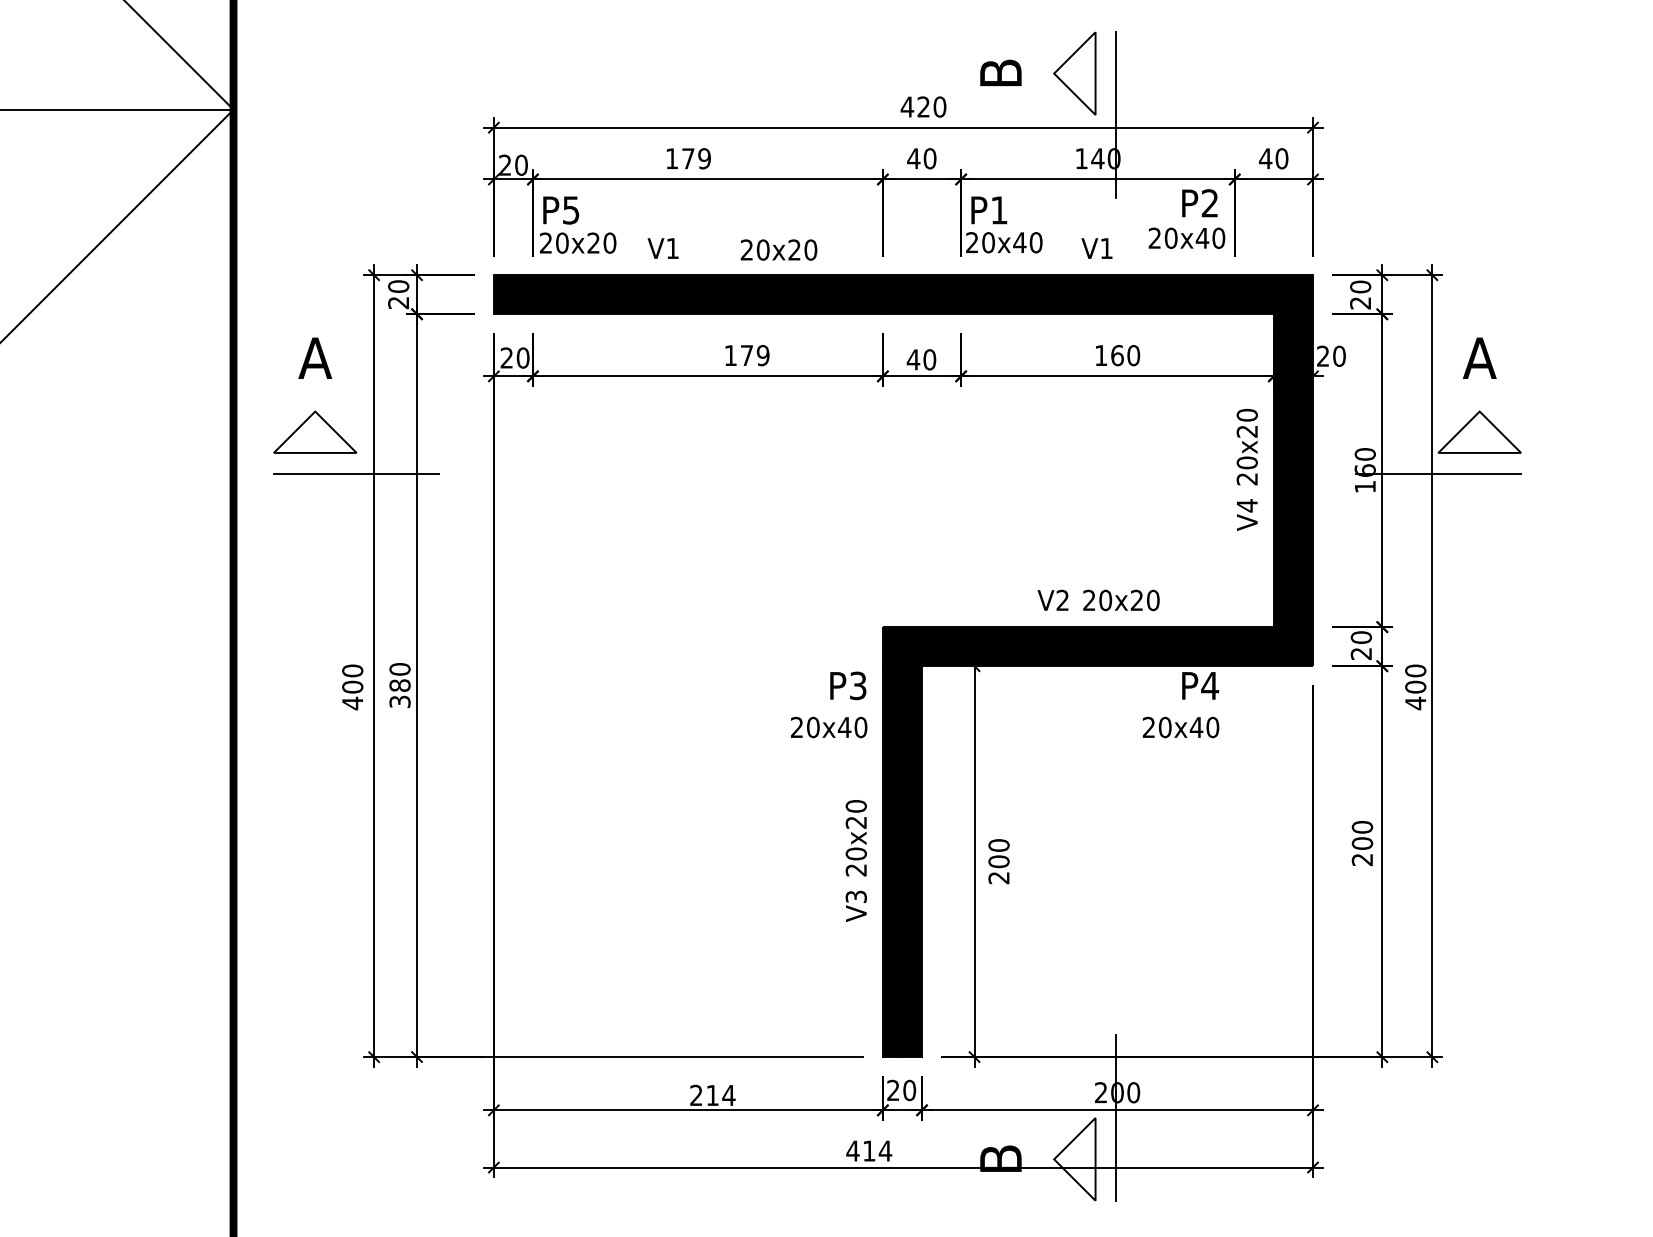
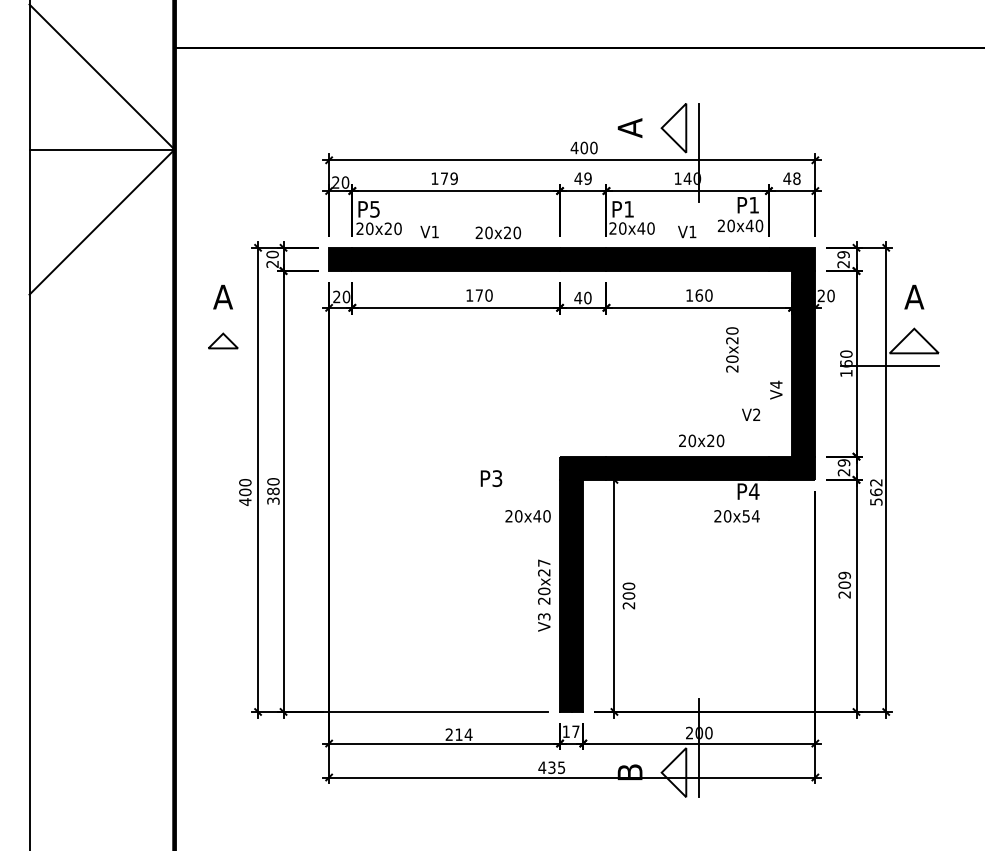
text: (999, 74) -> (629, 128), B -> A
text: (924, 106) -> (584, 147), 420 -> 400
text: (929, 158) -> (587, 178), 40 -> 49
text: (1281, 158) -> (796, 178), 40 -> 48
text: (1208, 202) -> (753, 204), P2 -> P1
text: (1360, 286) -> (843, 254), 20 -> 29
text: (762, 355) -> (488, 295), 179 -> 170
part: (315, 431) -> (223, 340), size x0.6
text: (1247, 446) -> (732, 349), moved
line: (356, 473) -> (247, 365), removed
text: (1053, 599) -> (751, 414), moved
text: (1362, 636) -> (844, 462), 20 -> 29
text: (848, 685) -> (491, 478), moved
text: (1416, 687) -> (876, 492), 400 -> 562
text: (1203, 727) -> (750, 516), 20x40 -> 20x54
text: (856, 805) -> (544, 562), 20x20 -> 20x27
text: (1362, 827) -> (844, 575), 200 -> 209
text: (900, 1090) -> (570, 731), 20 -> 17
text: (876, 1150) -> (556, 767), 414 -> 435

